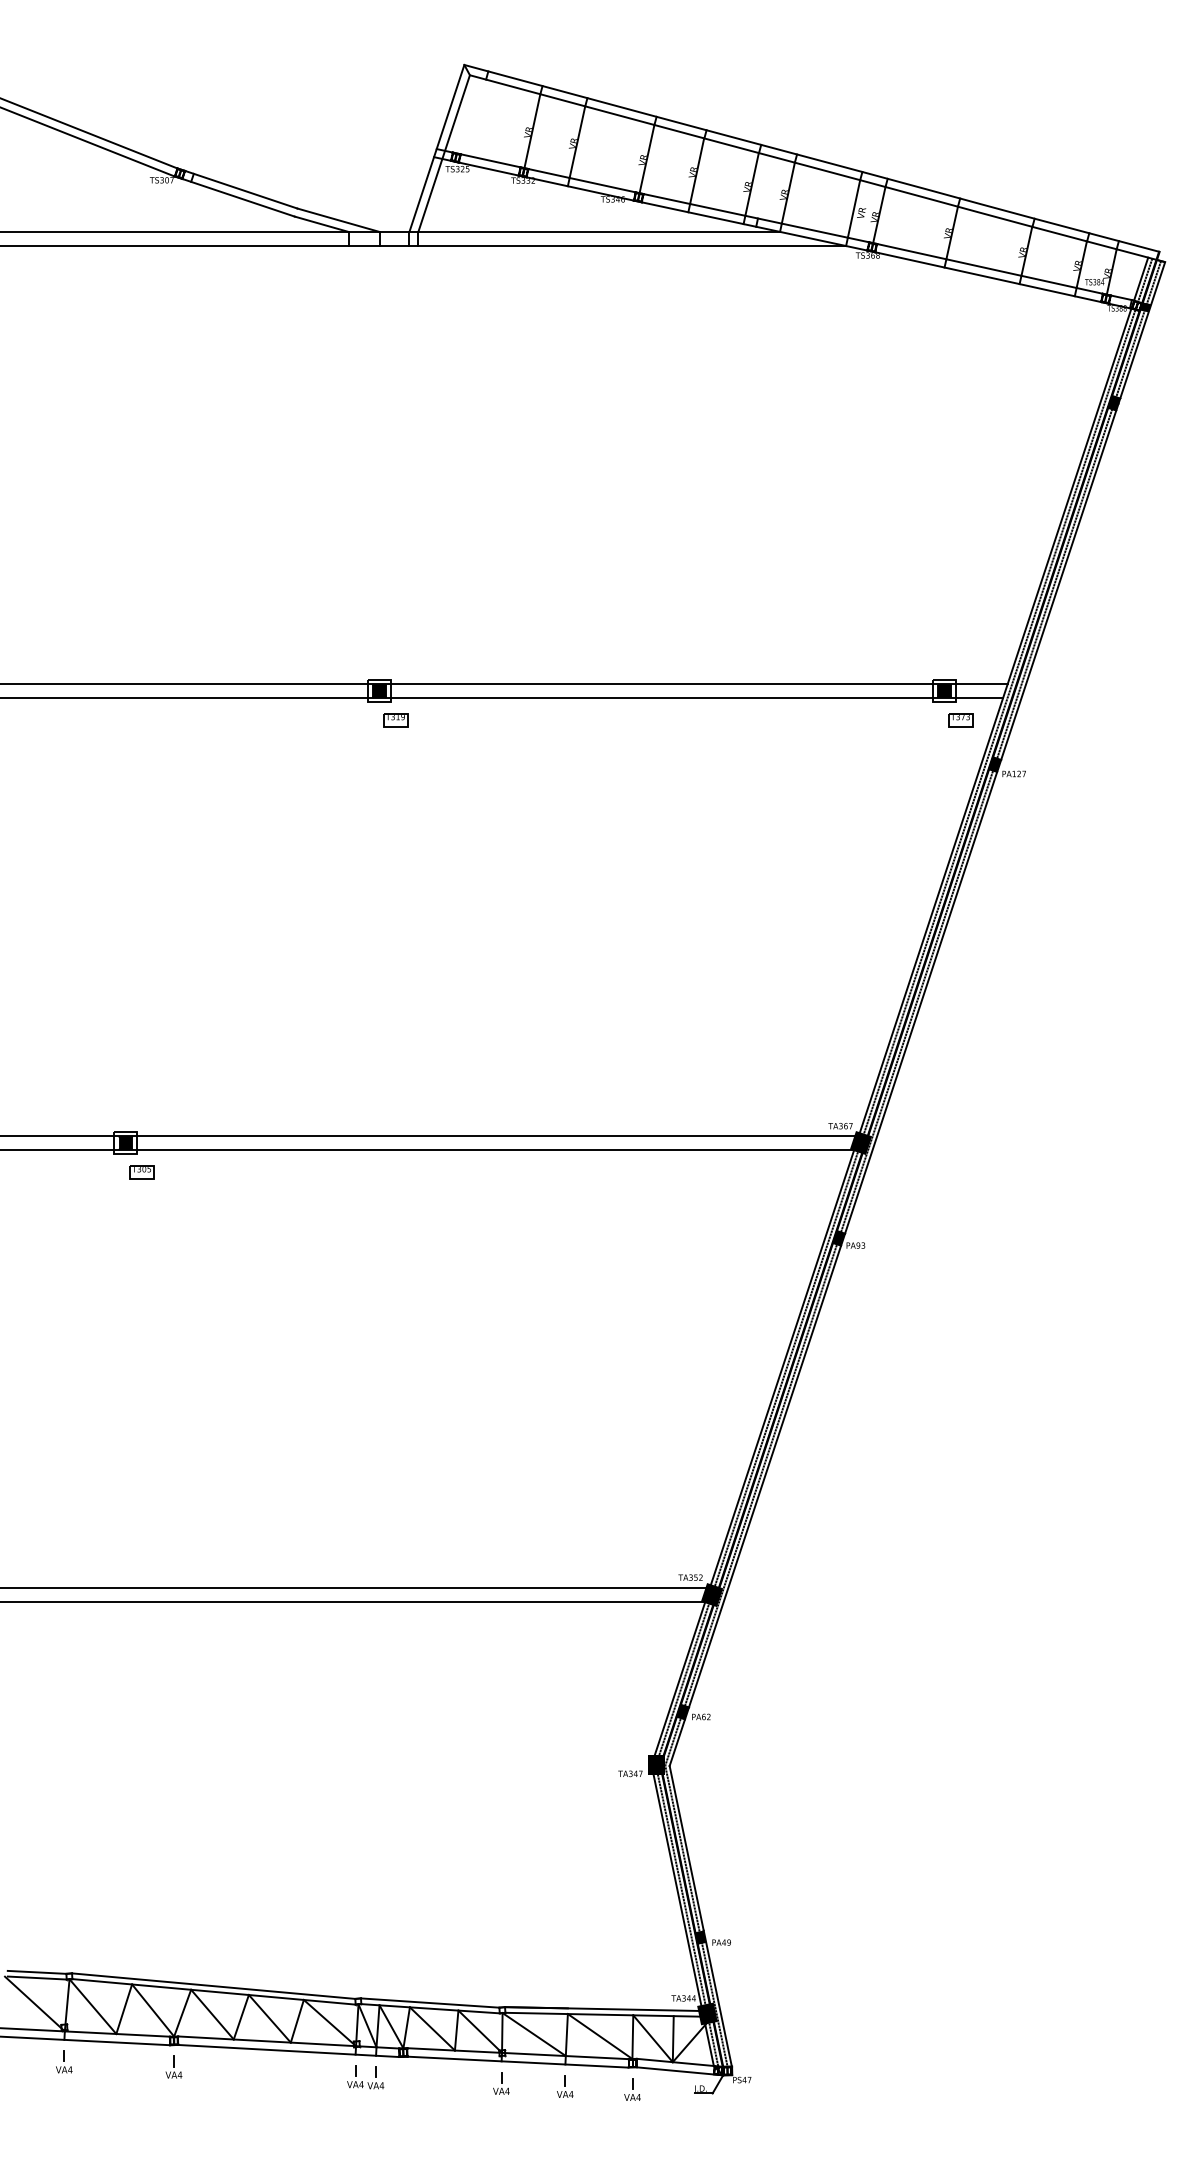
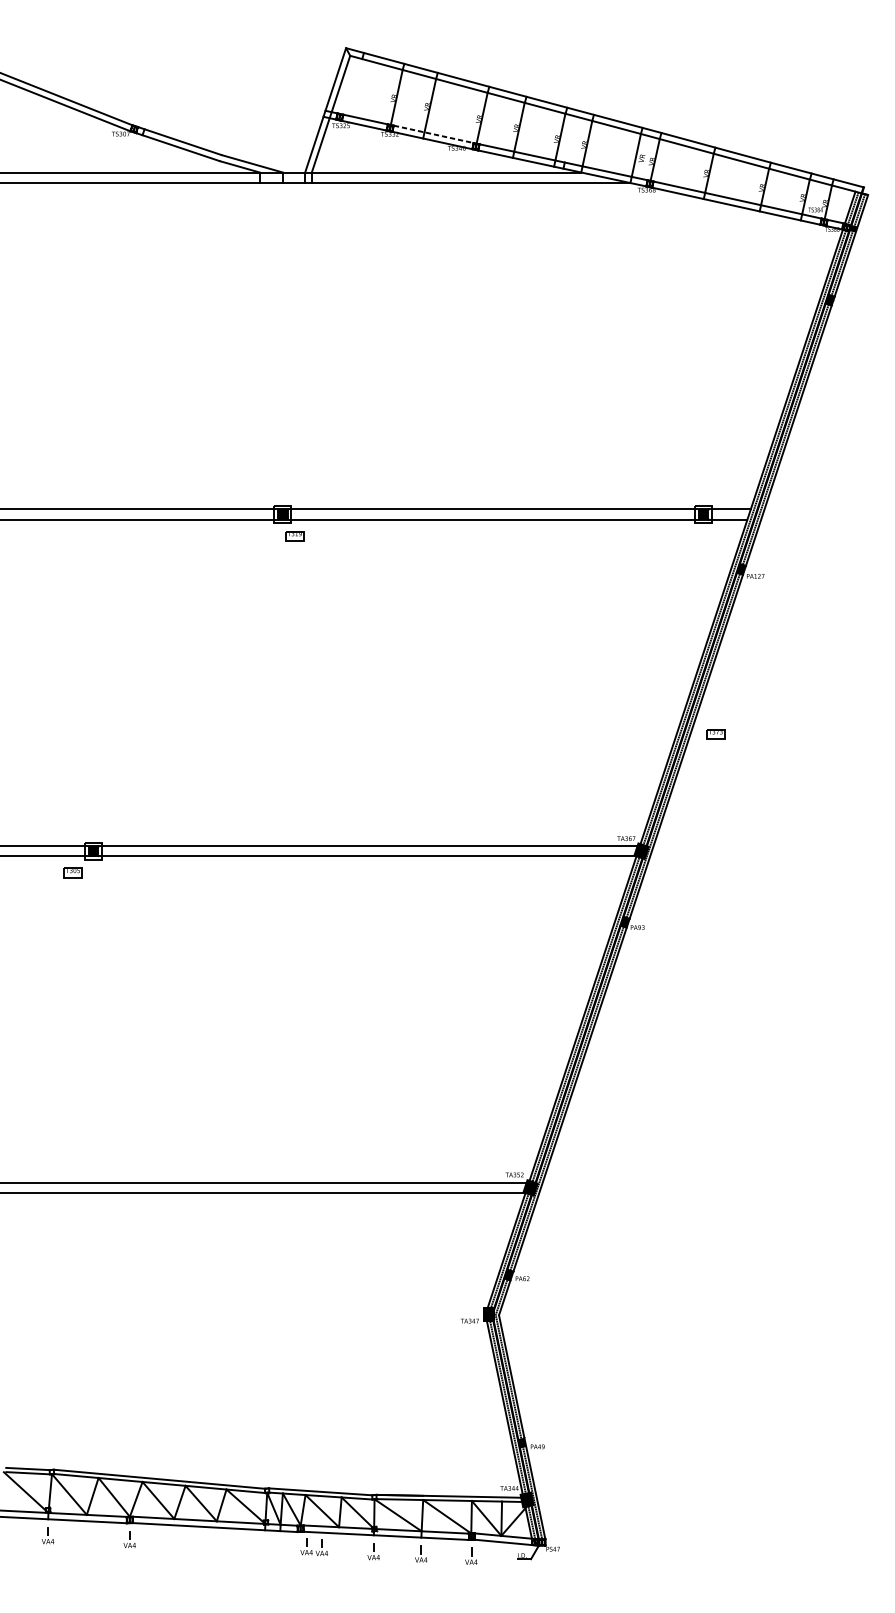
line: (582, 180) -> (434, 134), solid -> dashed
part: (960, 720) -> (715, 734), moved
part: (141, 1172) -> (72, 873), moved
part: (365, 2077) -> (314, 1547), moved

